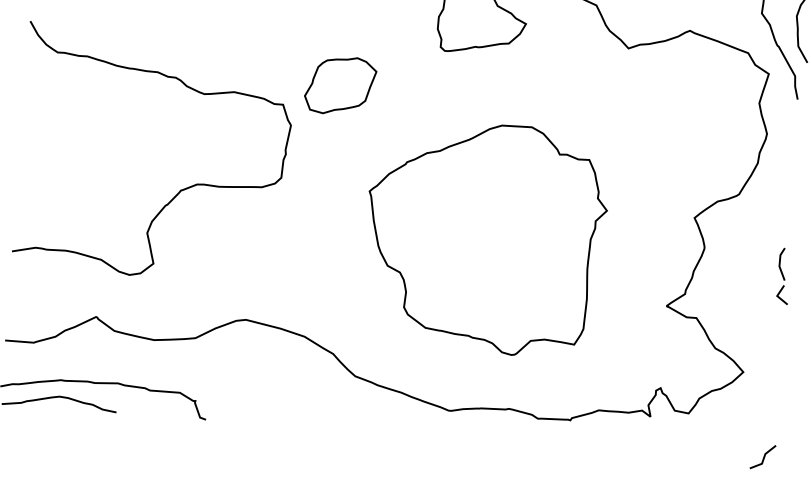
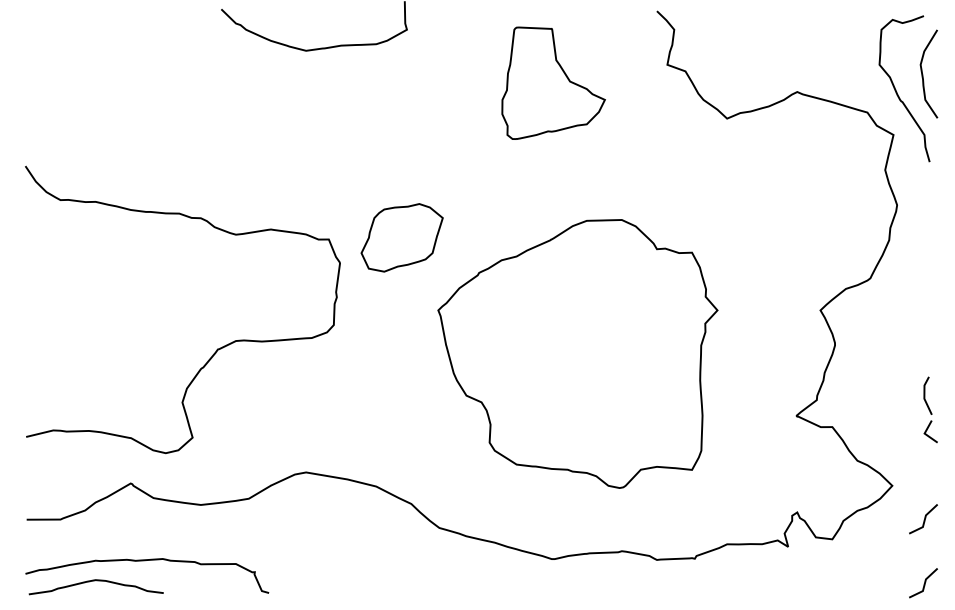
part: (340, 85) -> (401, 237), moved
curve: (180, 189) -> (217, 348), moved
part: (783, 275) -> (930, 409), moved
line: (768, 403) -> (924, 519), added

